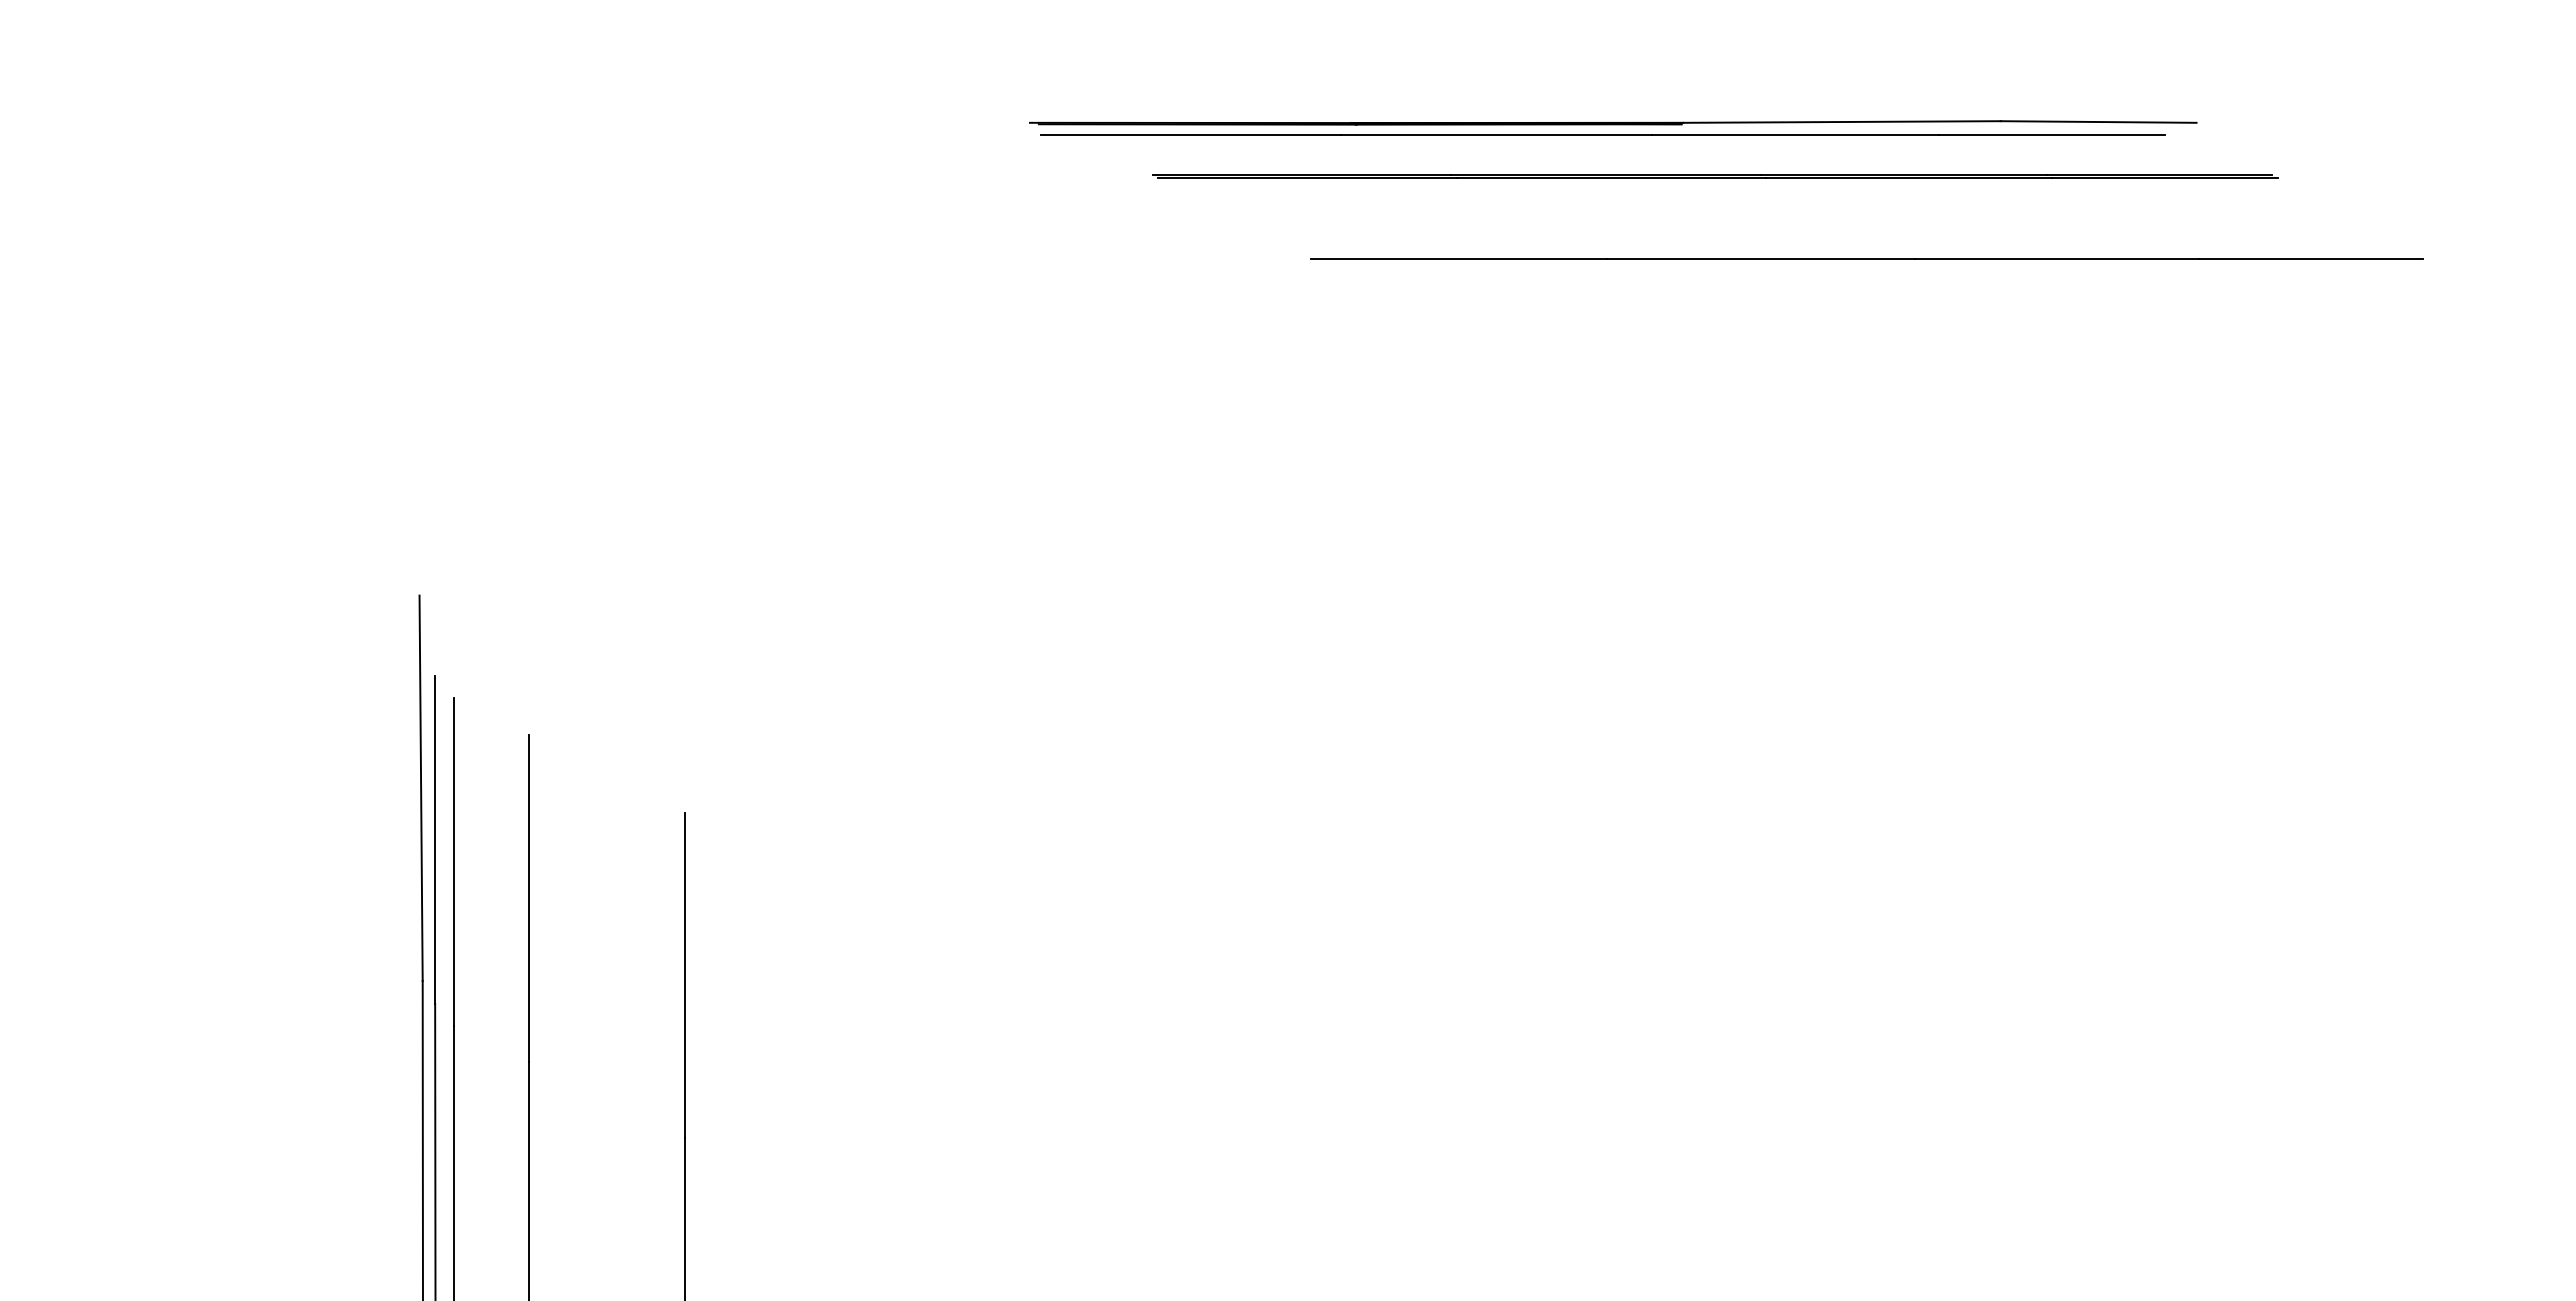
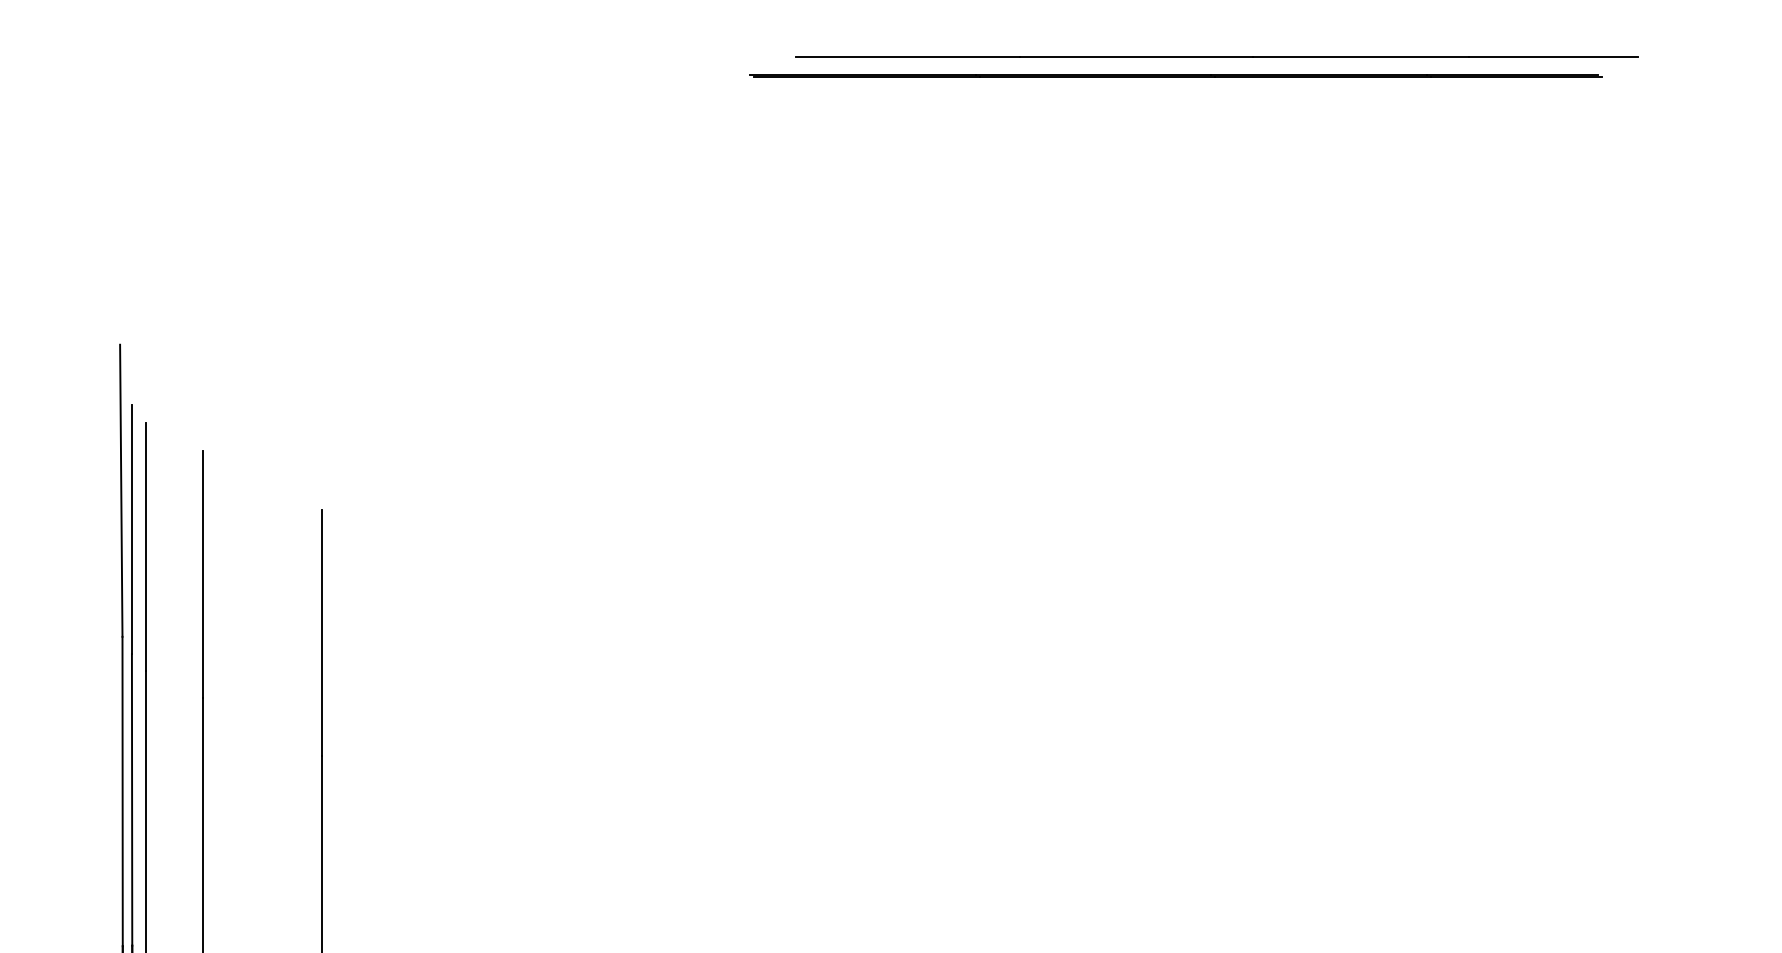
line: (1715, 175) -> (1176, 74), moved
line: (1866, 258) -> (1216, 56), moved

